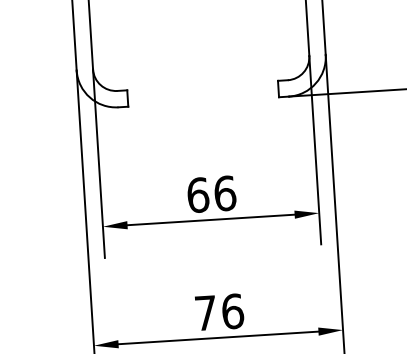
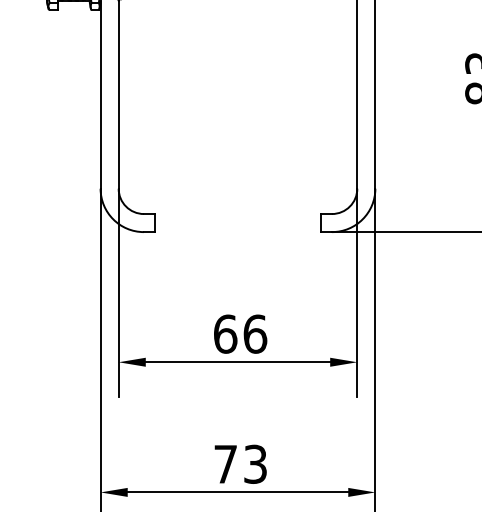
text: (232, 310) -> (255, 463), 76 -> 73

